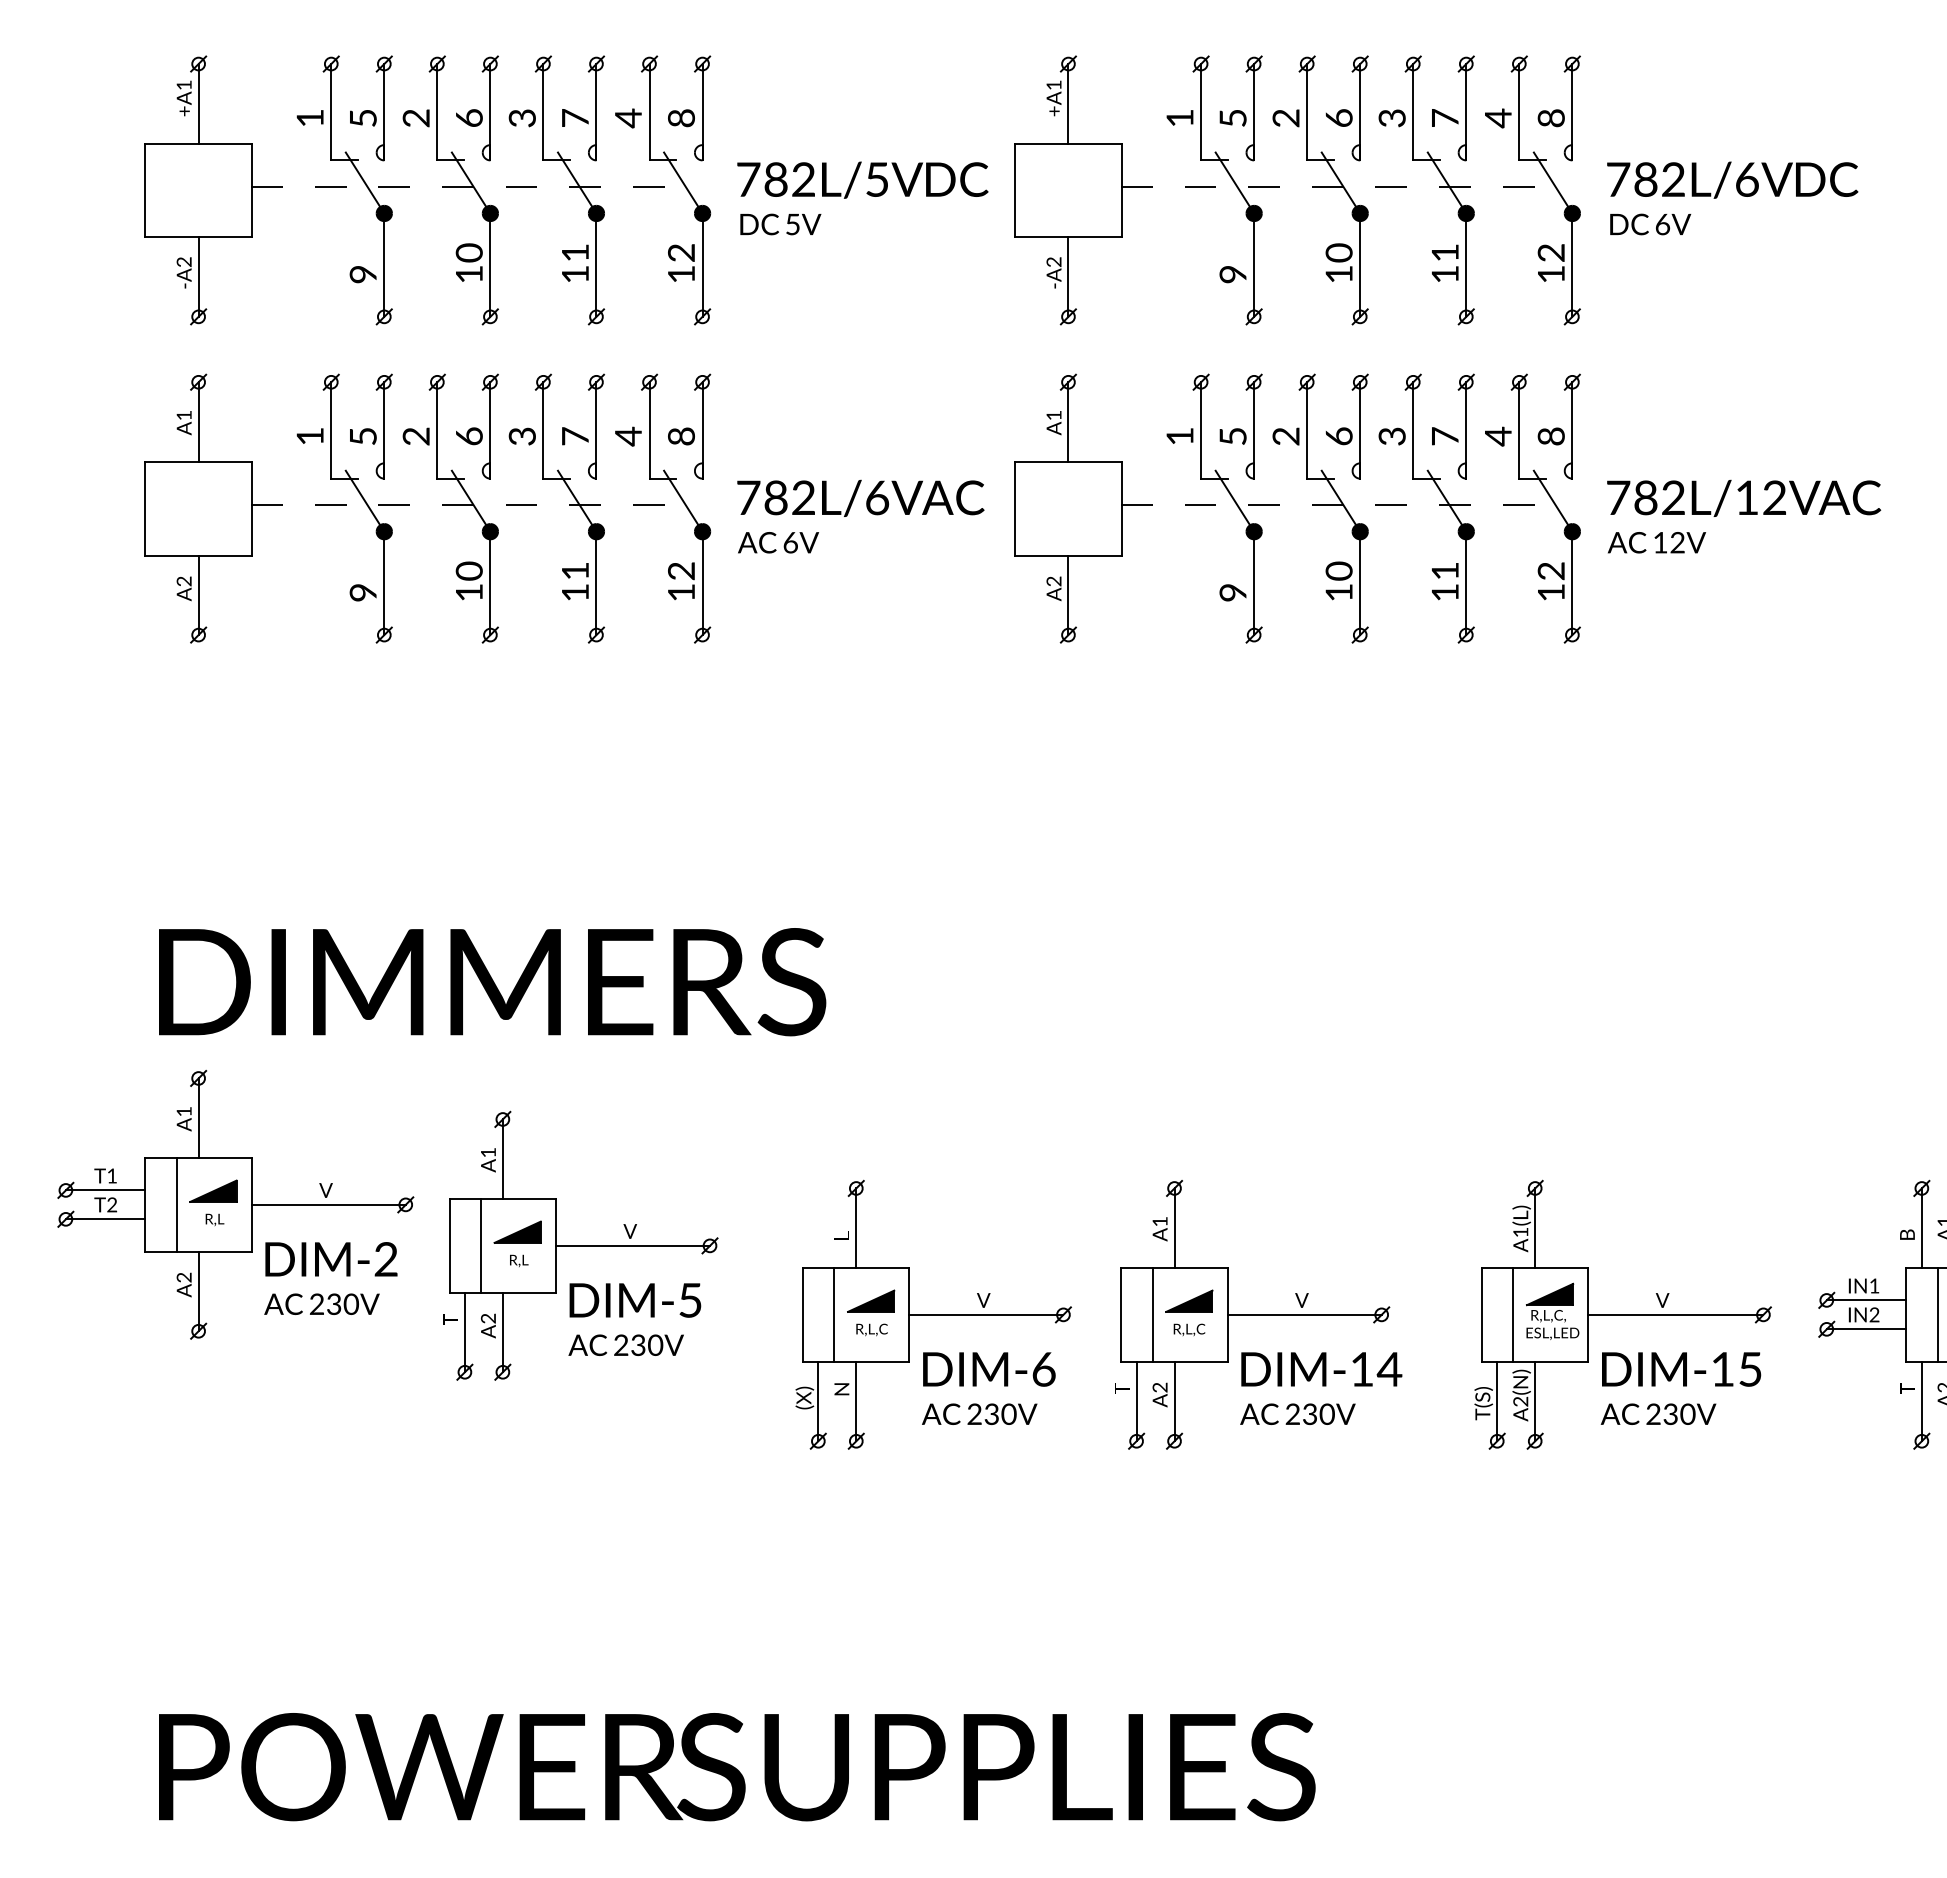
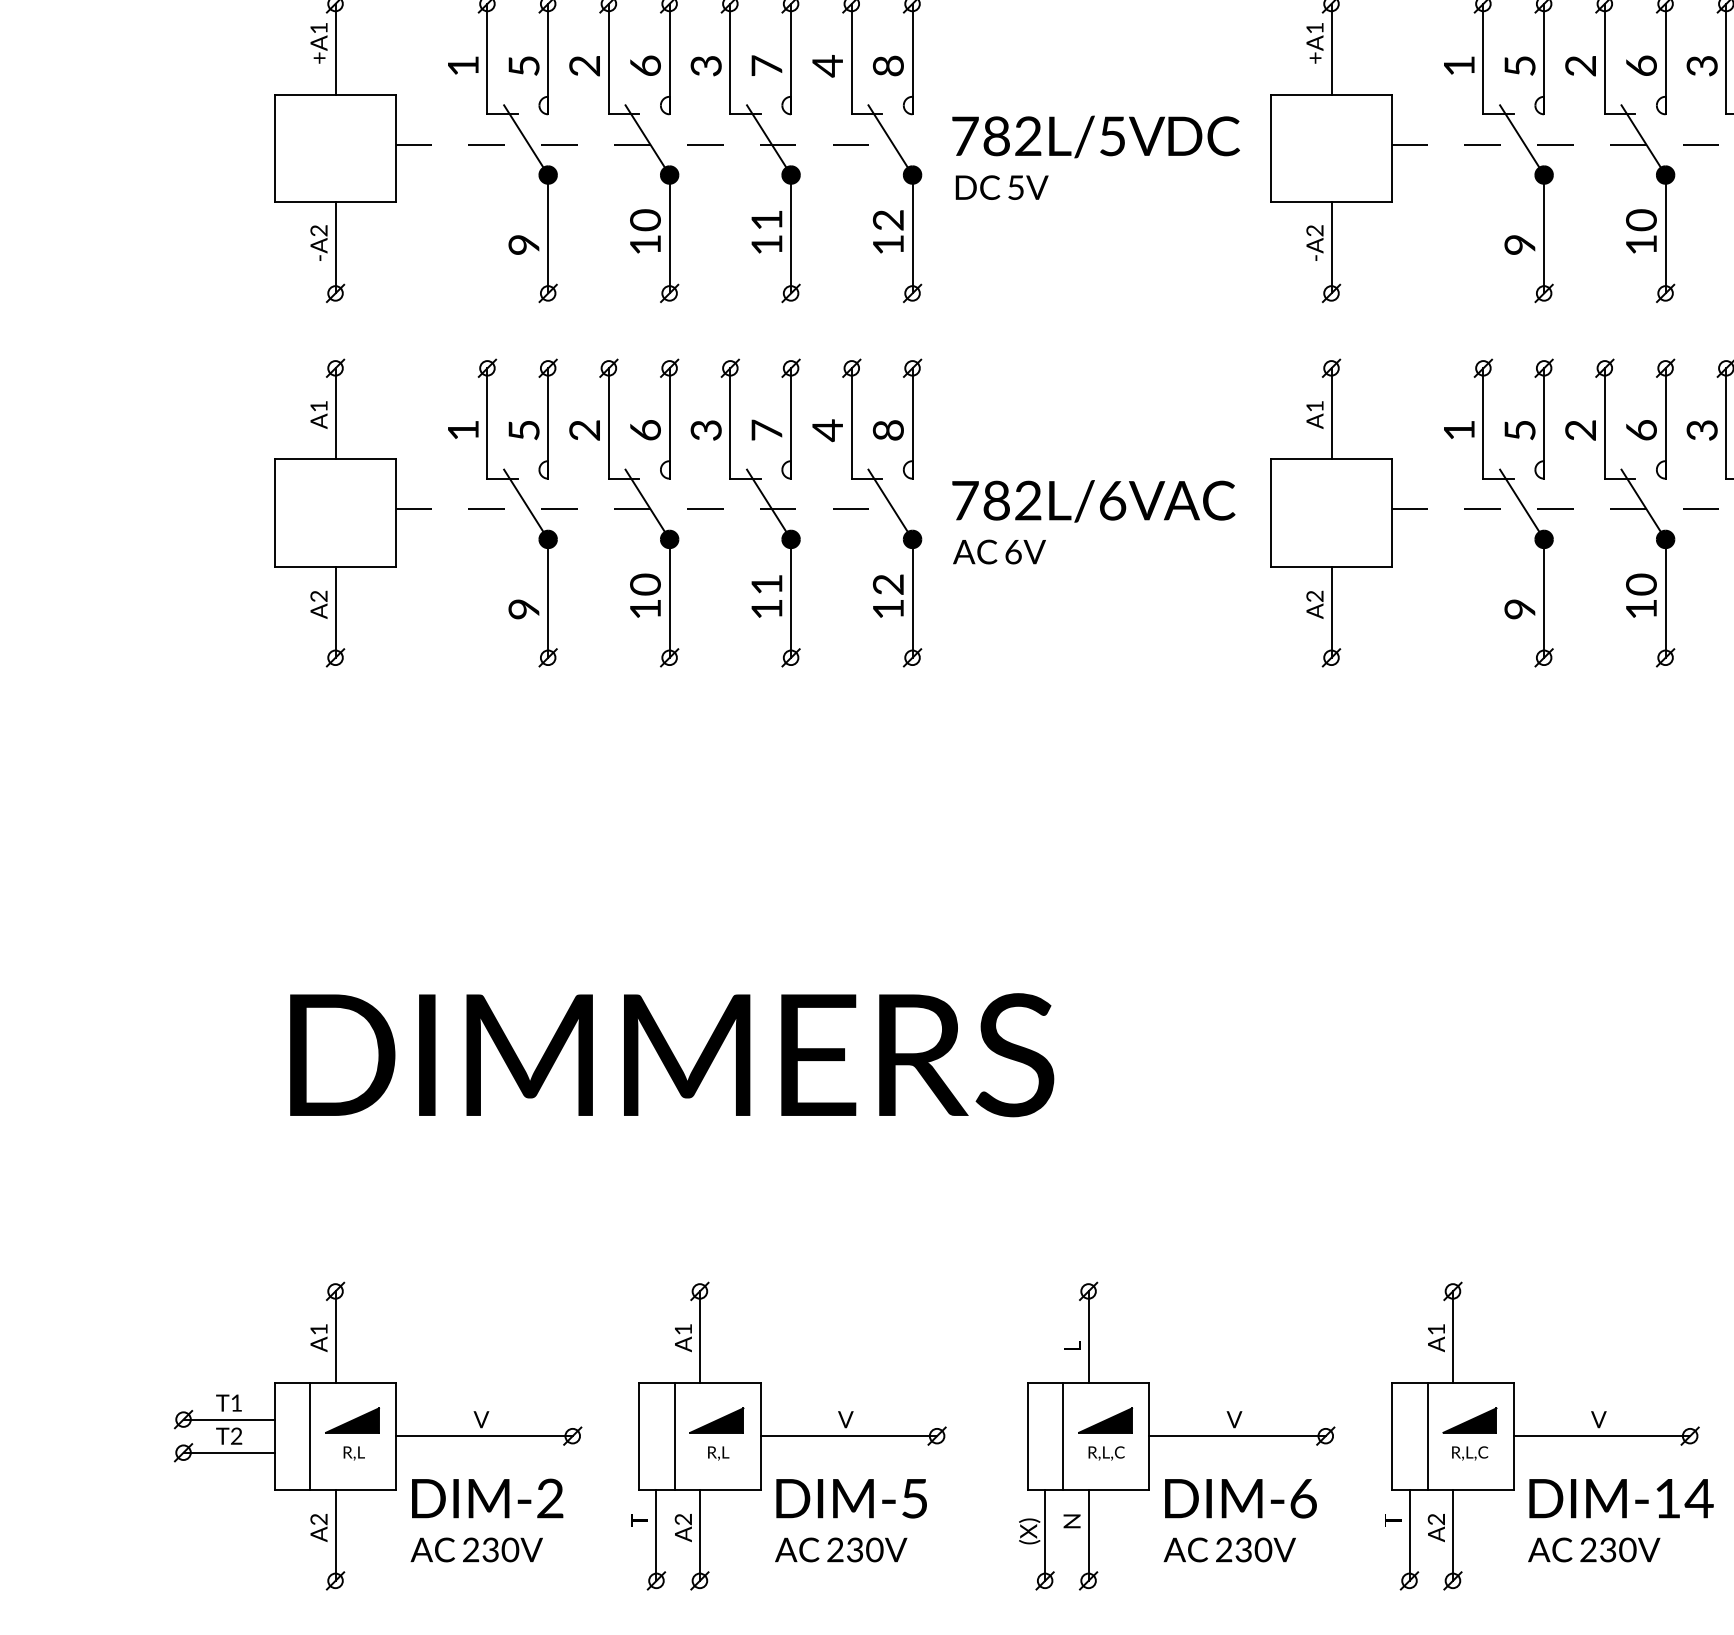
part: (235, 1204) -> (377, 1435), moved
part: (580, 1245) -> (788, 1435), moved

